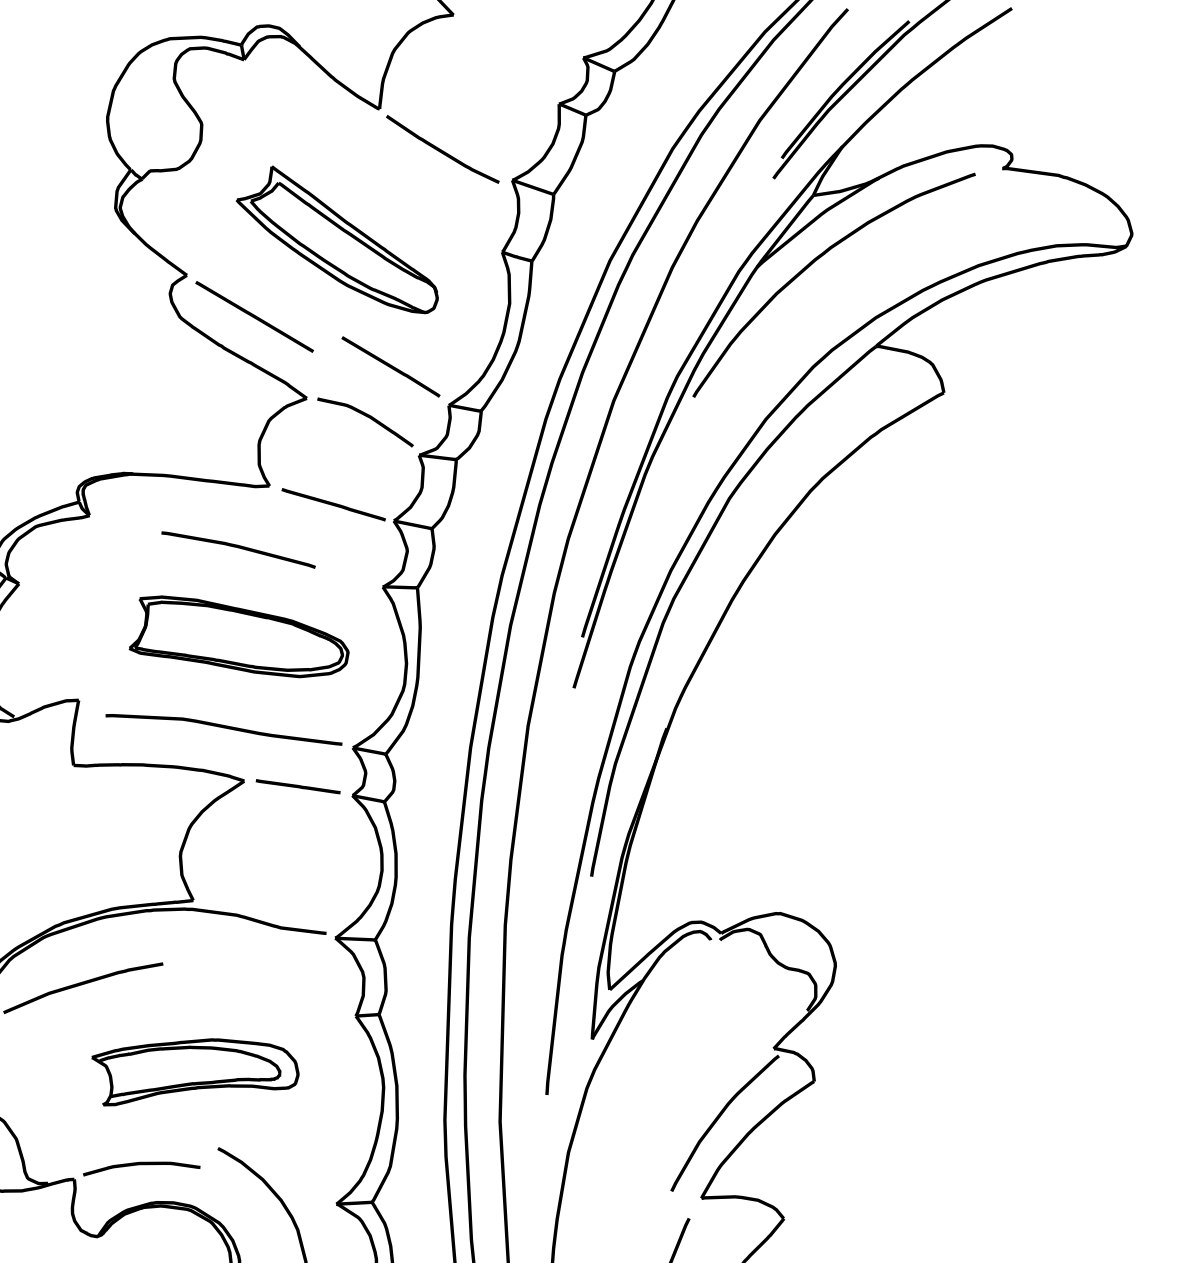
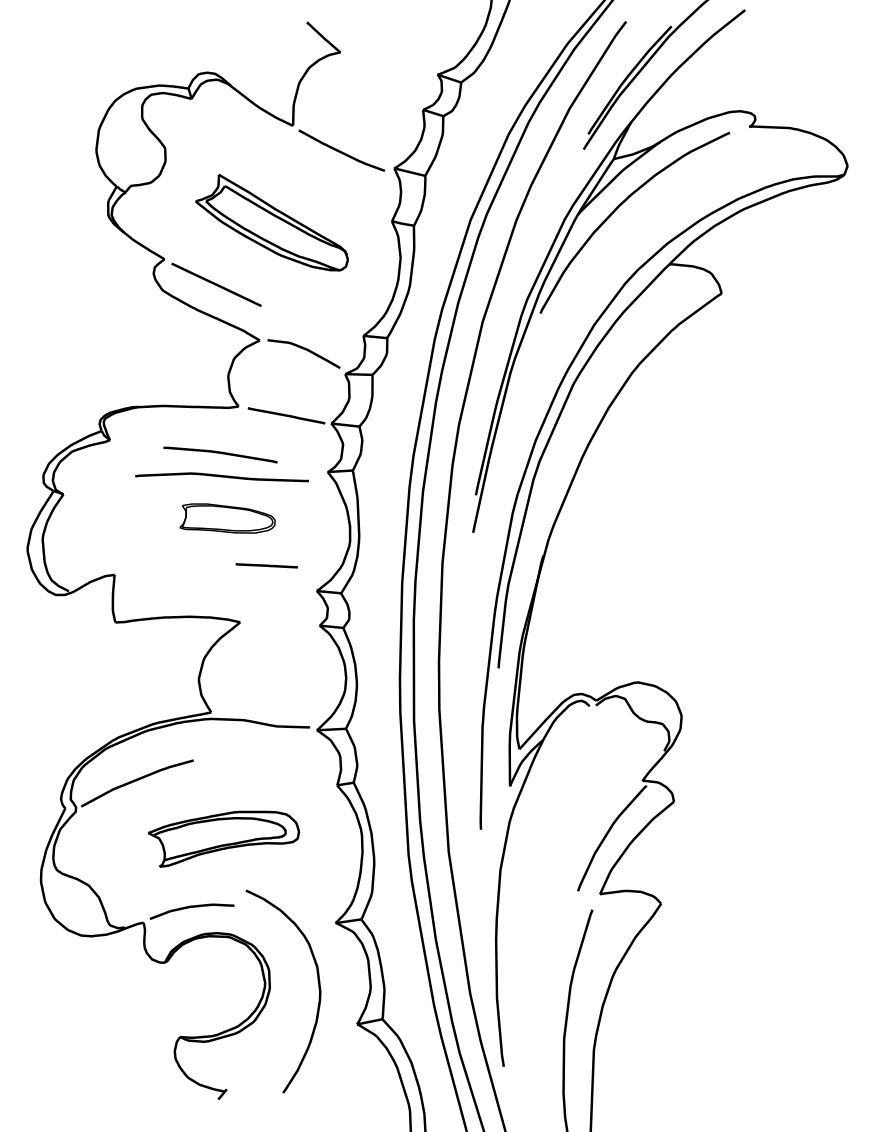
line: (390, 366) -> (318, 311), removed
part: (240, 637) -> (227, 518), size x0.6
curve: (223, 728) -> (221, 477), moved
line: (297, 786) -> (266, 565), moved

